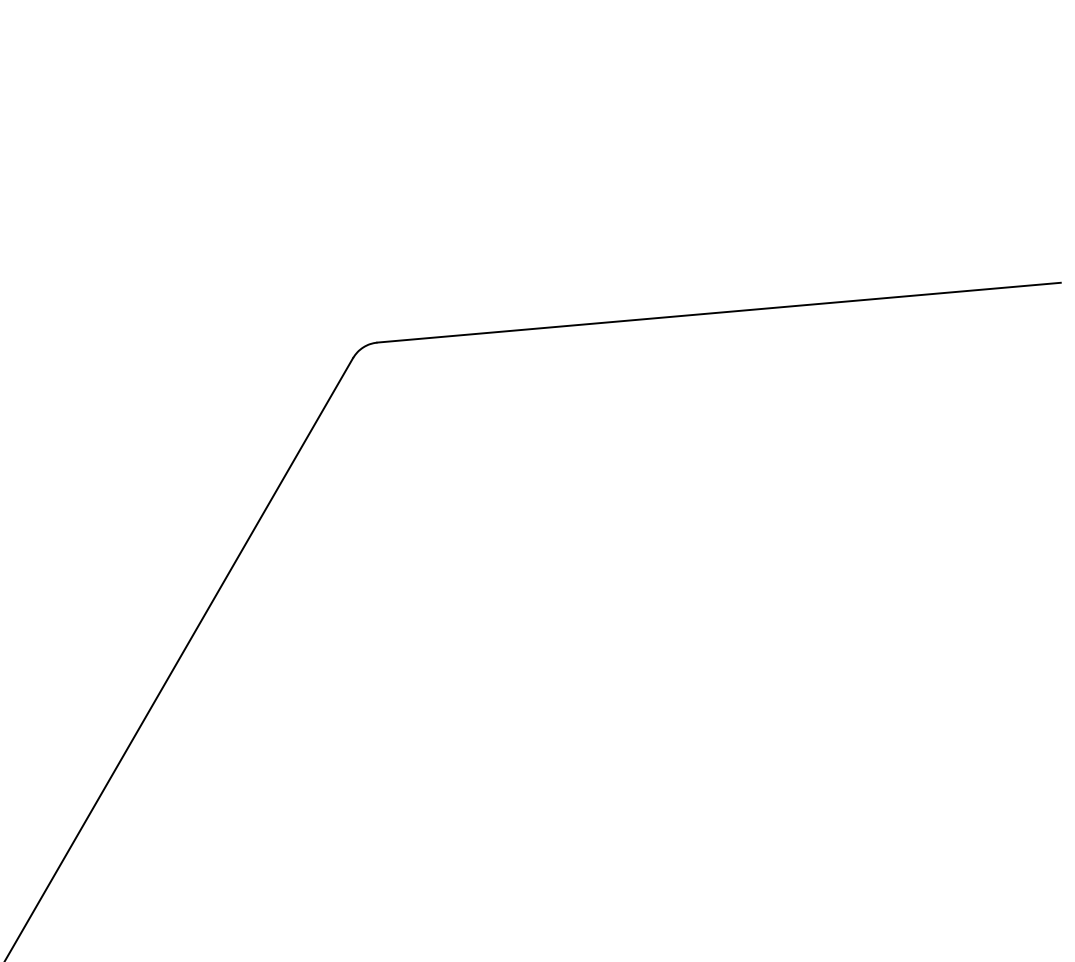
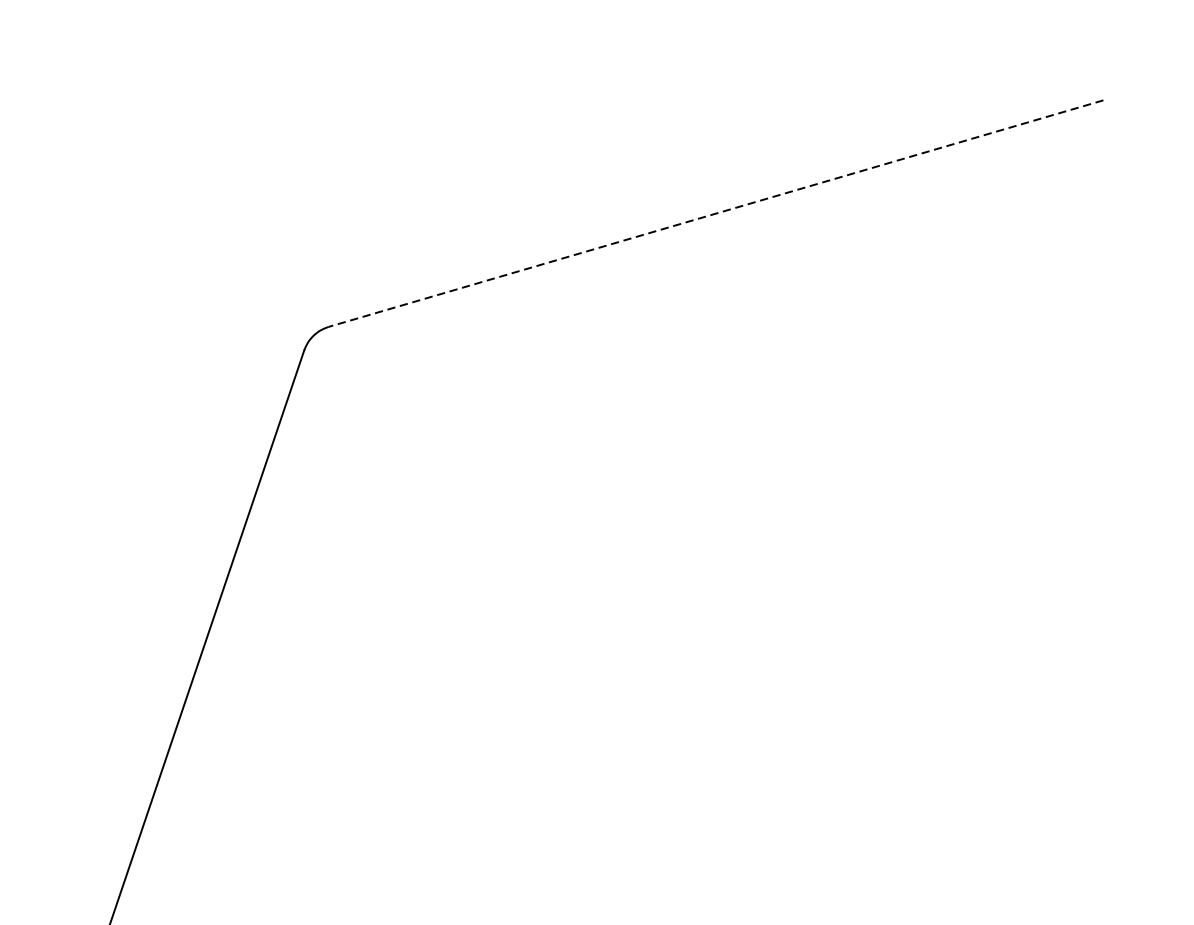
line: (719, 312) -> (716, 213), solid -> dashed

